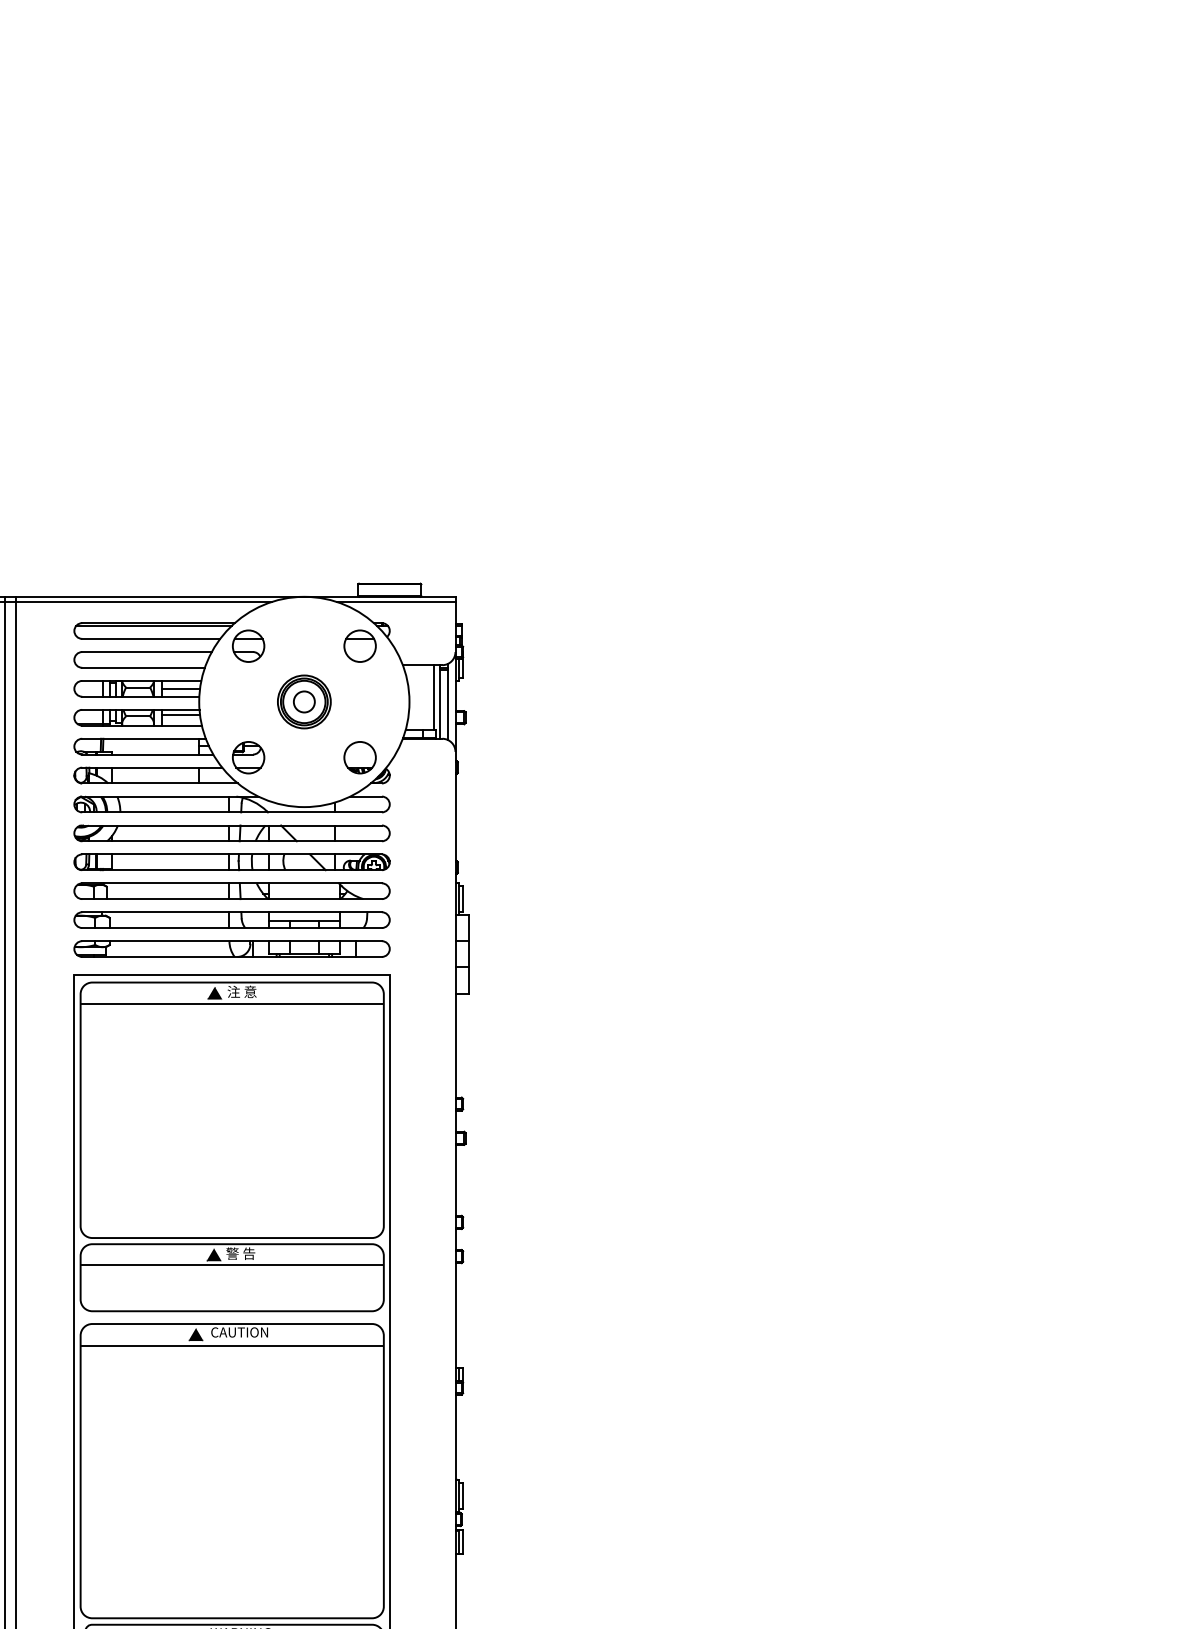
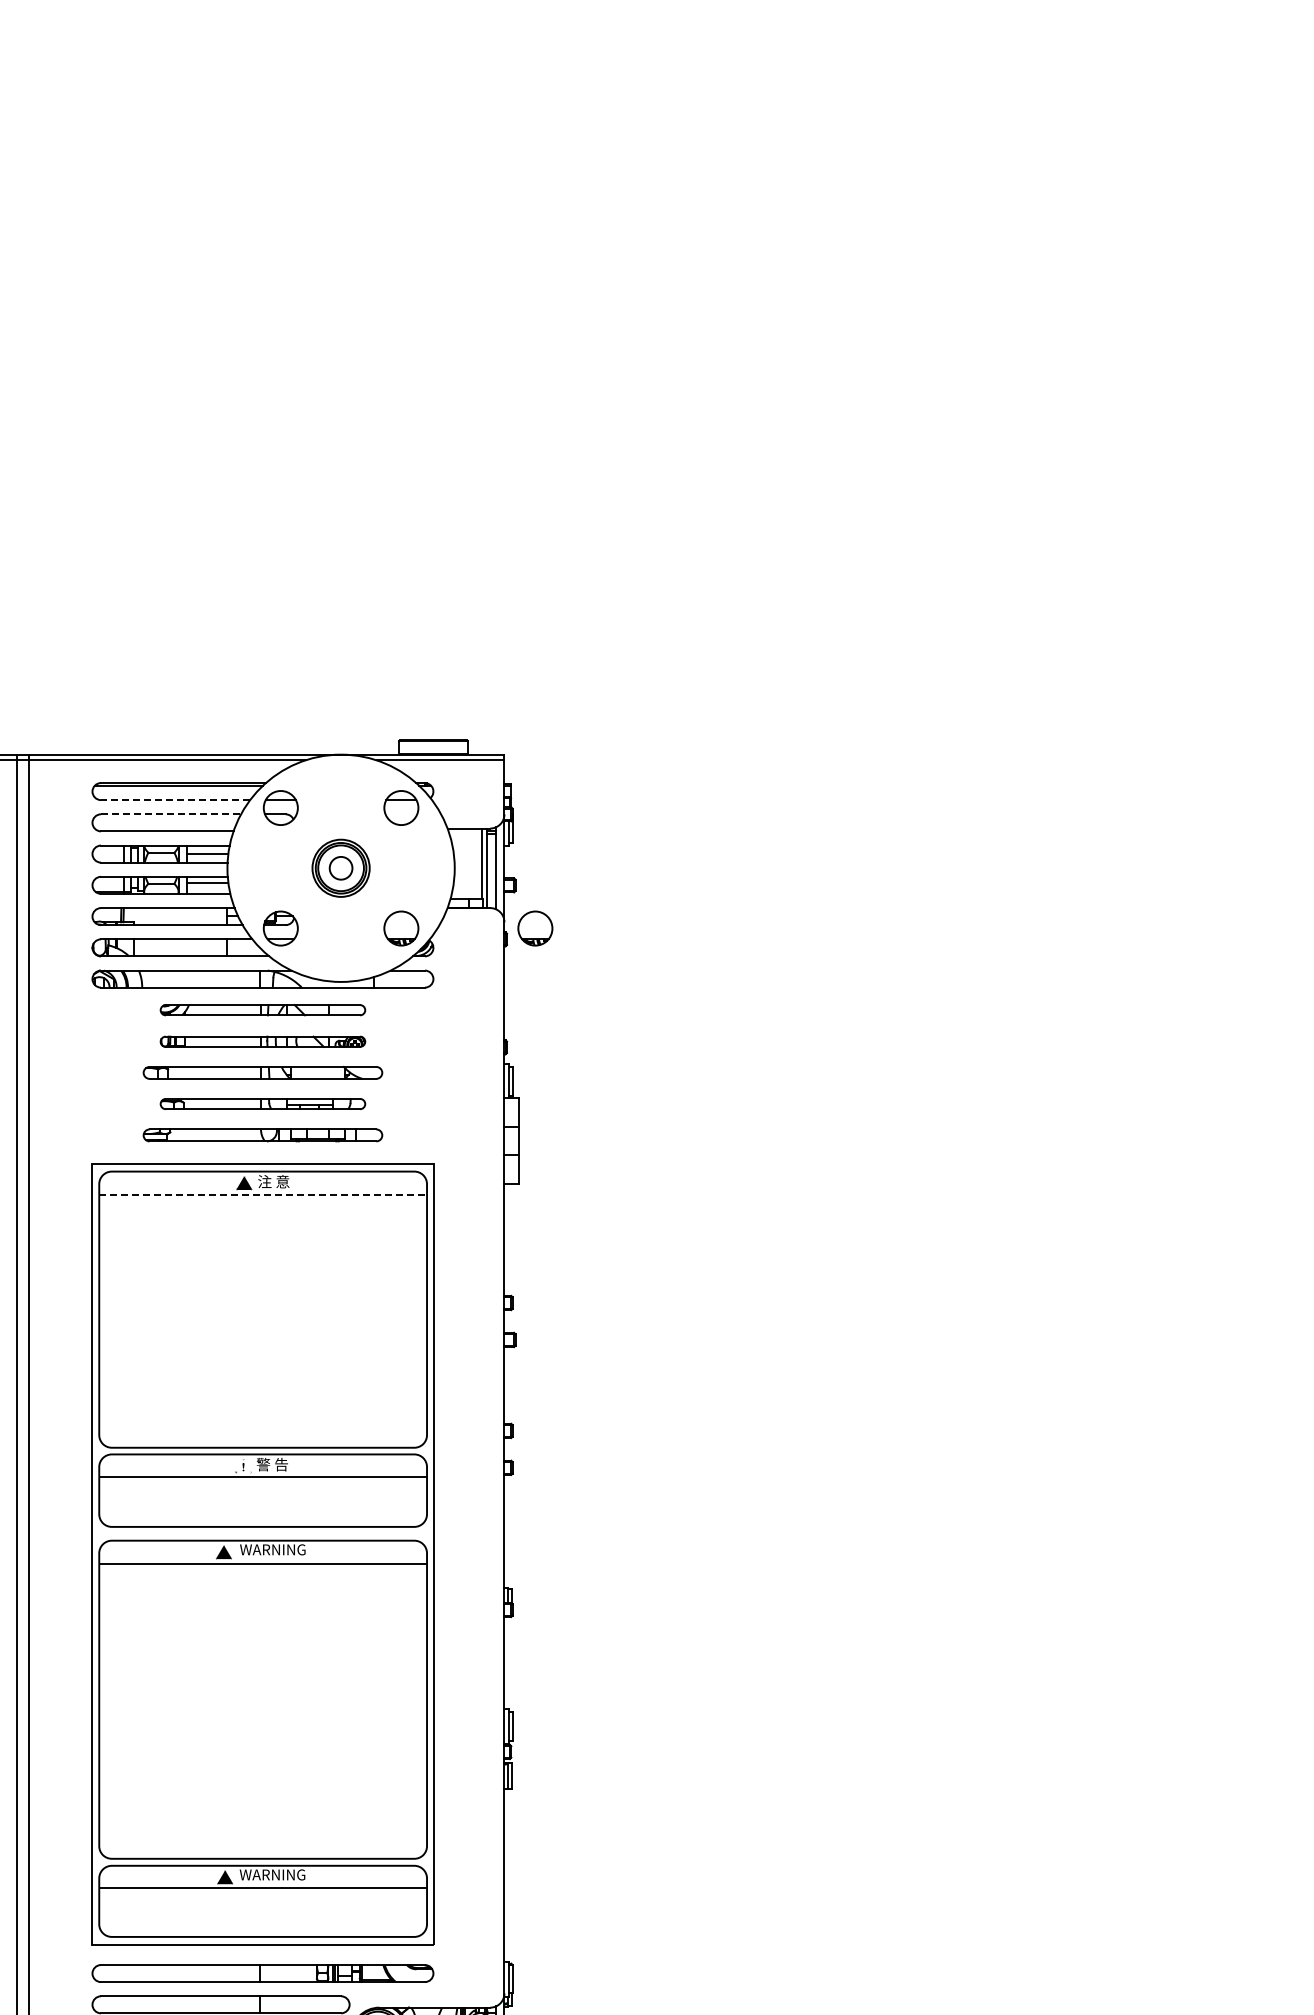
line: (151, 639) -> (175, 800), solid -> dashed
line: (147, 652) -> (171, 814), solid -> dashed
part: (484, 757) -> (535, 928), added
part: (231, 832) -> (262, 1009), size x0.6
part: (231, 862) -> (262, 1041), size x0.6
part: (231, 890) -> (262, 1072), size x0.7
part: (231, 919) -> (262, 1103), size x0.6
part: (231, 949) -> (262, 1135), size x0.7
line: (232, 1003) -> (263, 1194), solid -> dashed
fill: (214, 1254) -> (243, 1465), removed
text: (240, 1332) -> (272, 1549), CAUTION -> WARNING

